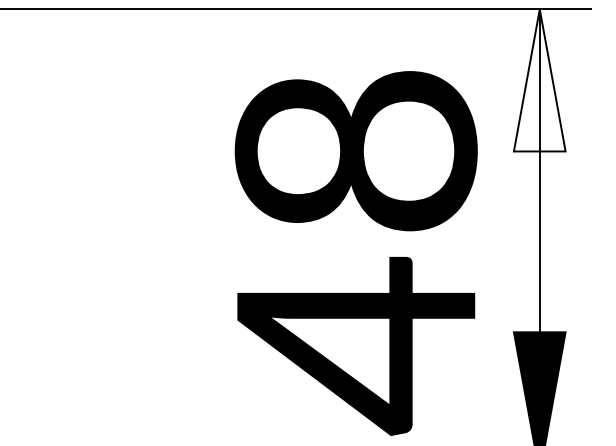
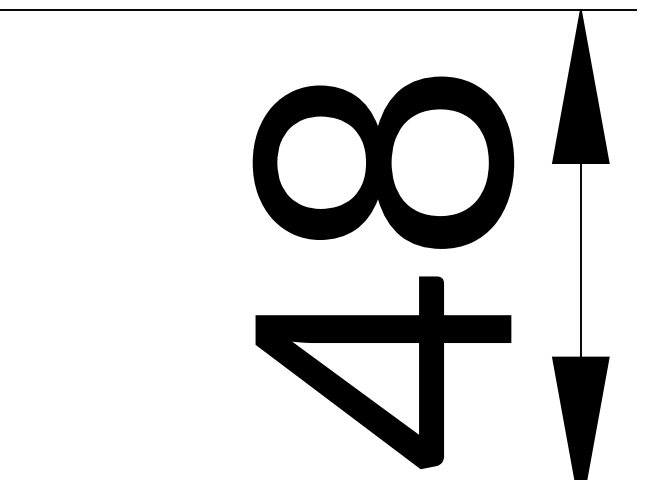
fill: (539, 80) -> (580, 86), added

